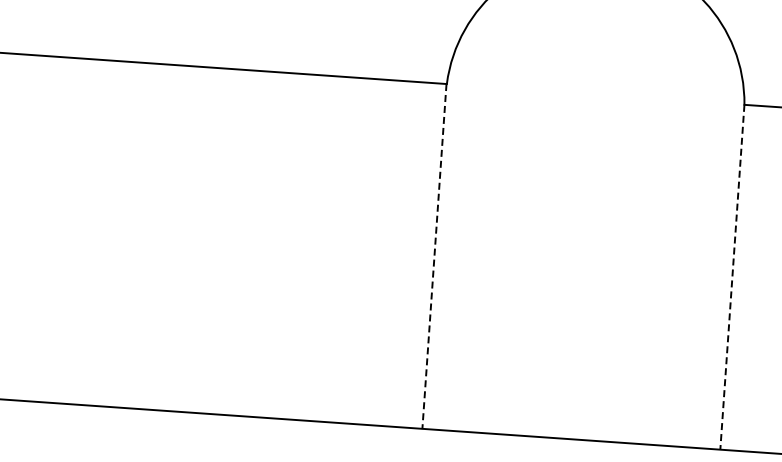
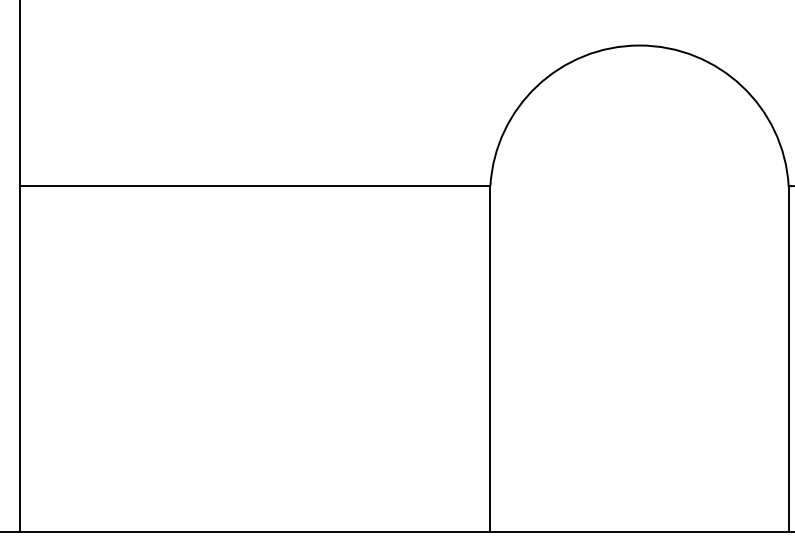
line: (434, 257) -> (490, 359), dashed -> solid
line: (732, 277) -> (788, 359), dashed -> solid

